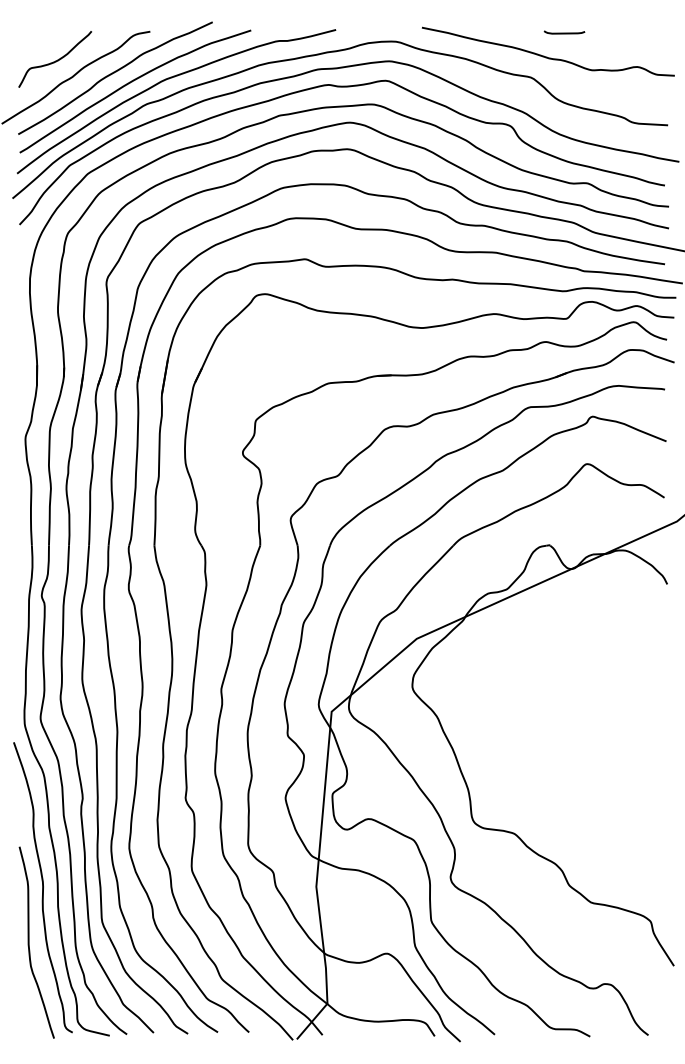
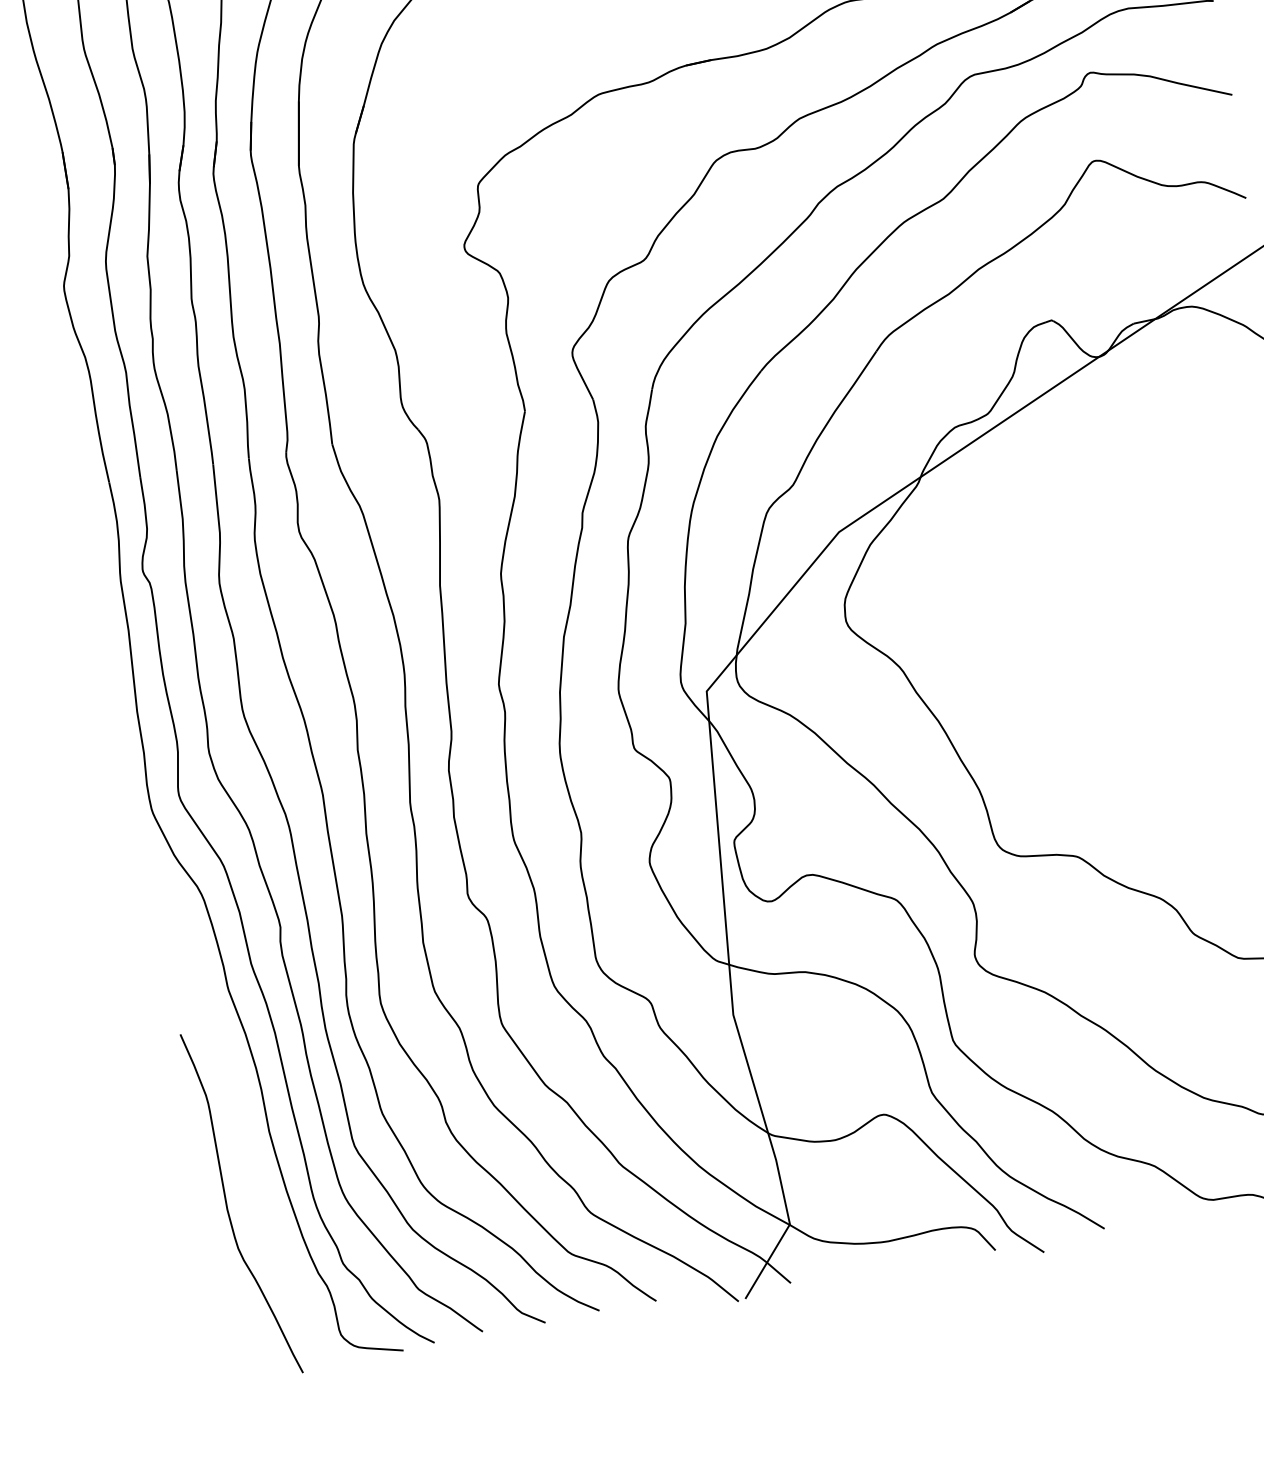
curve: (42, 887) -> (234, 1101), removed

